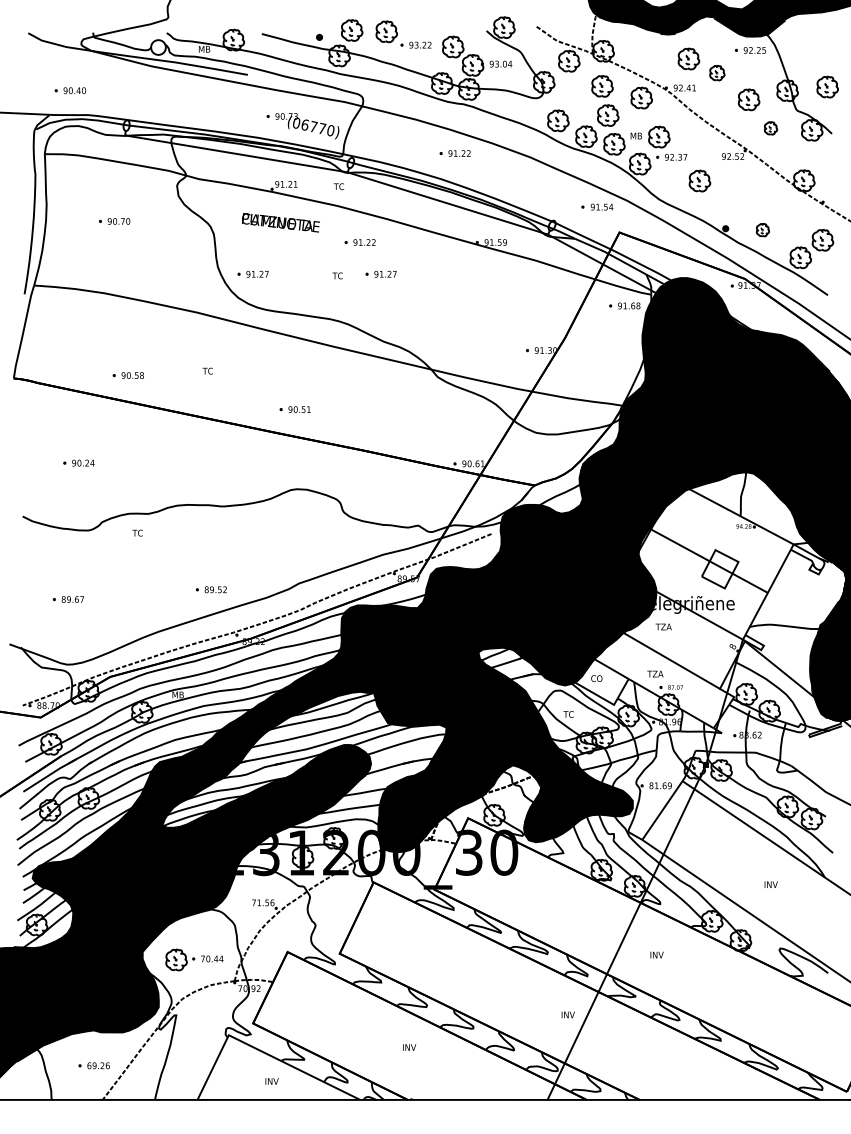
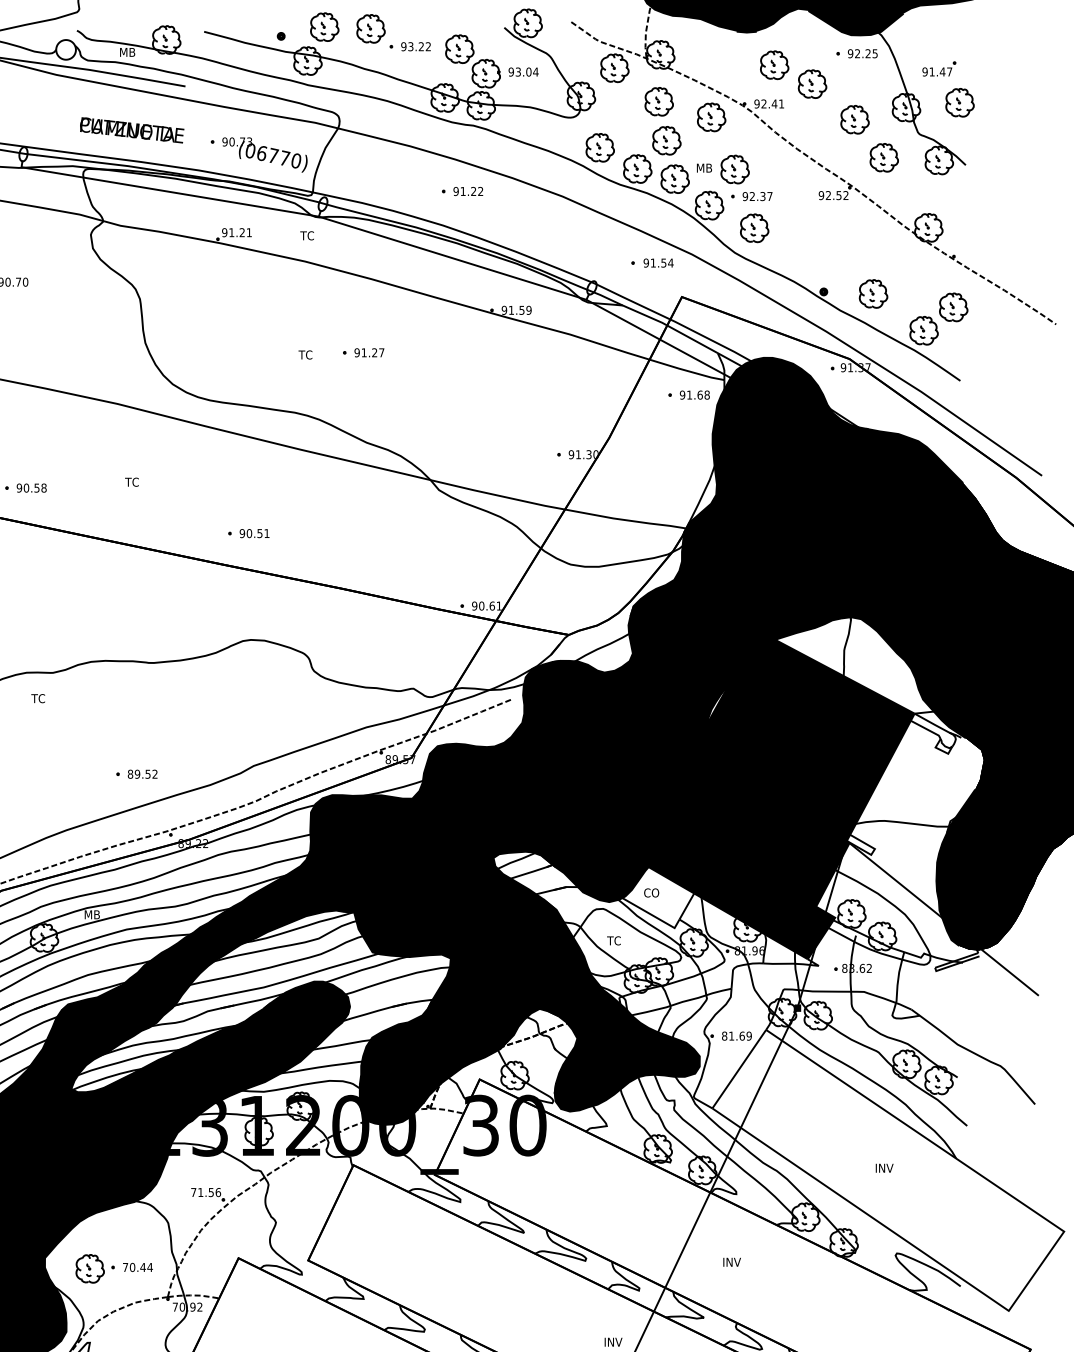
part: (812, 61) -> (939, 68), added
part: (717, 72) -> (812, 83), size x1.43
part: (770, 128) -> (883, 158), size x1.67
part: (699, 180) -> (754, 227), moved
text: (280, 222) -> (131, 129), moved
part: (762, 229) -> (872, 292), size x1.67
part: (359, 242) -> (334, 310), removed
part: (252, 273) -> (191, 351), removed
fill: (687, 605) -> (772, 795), added

